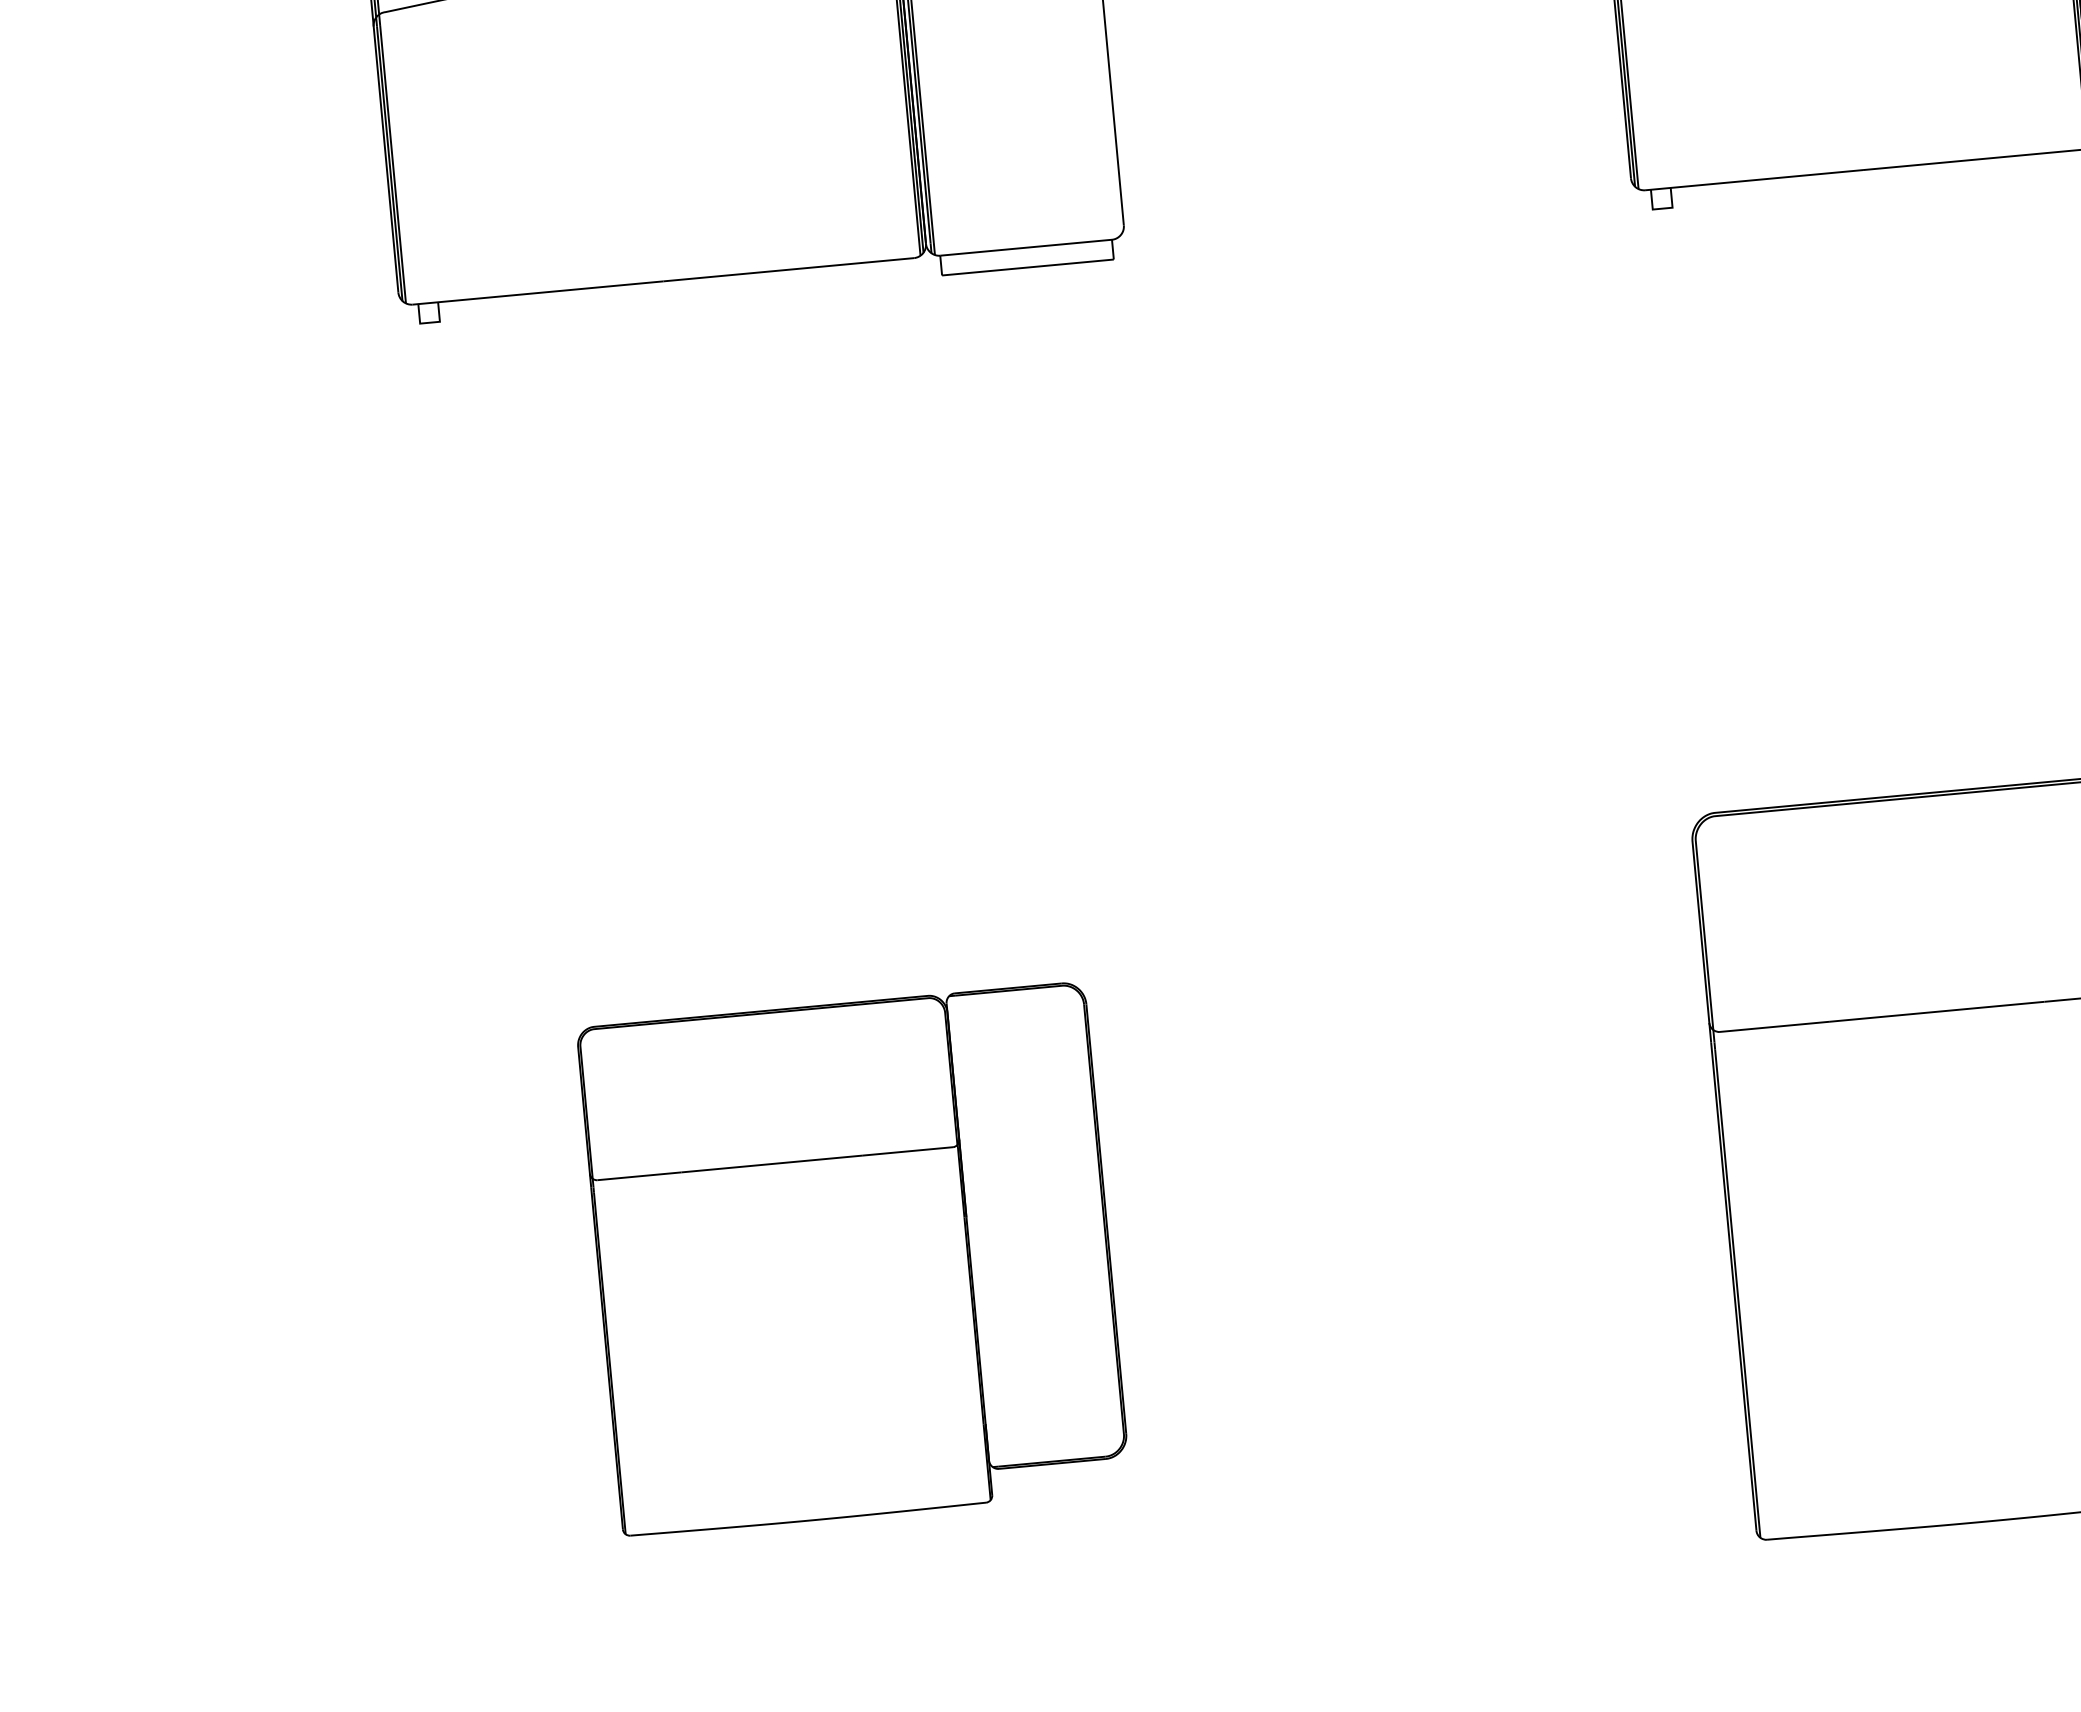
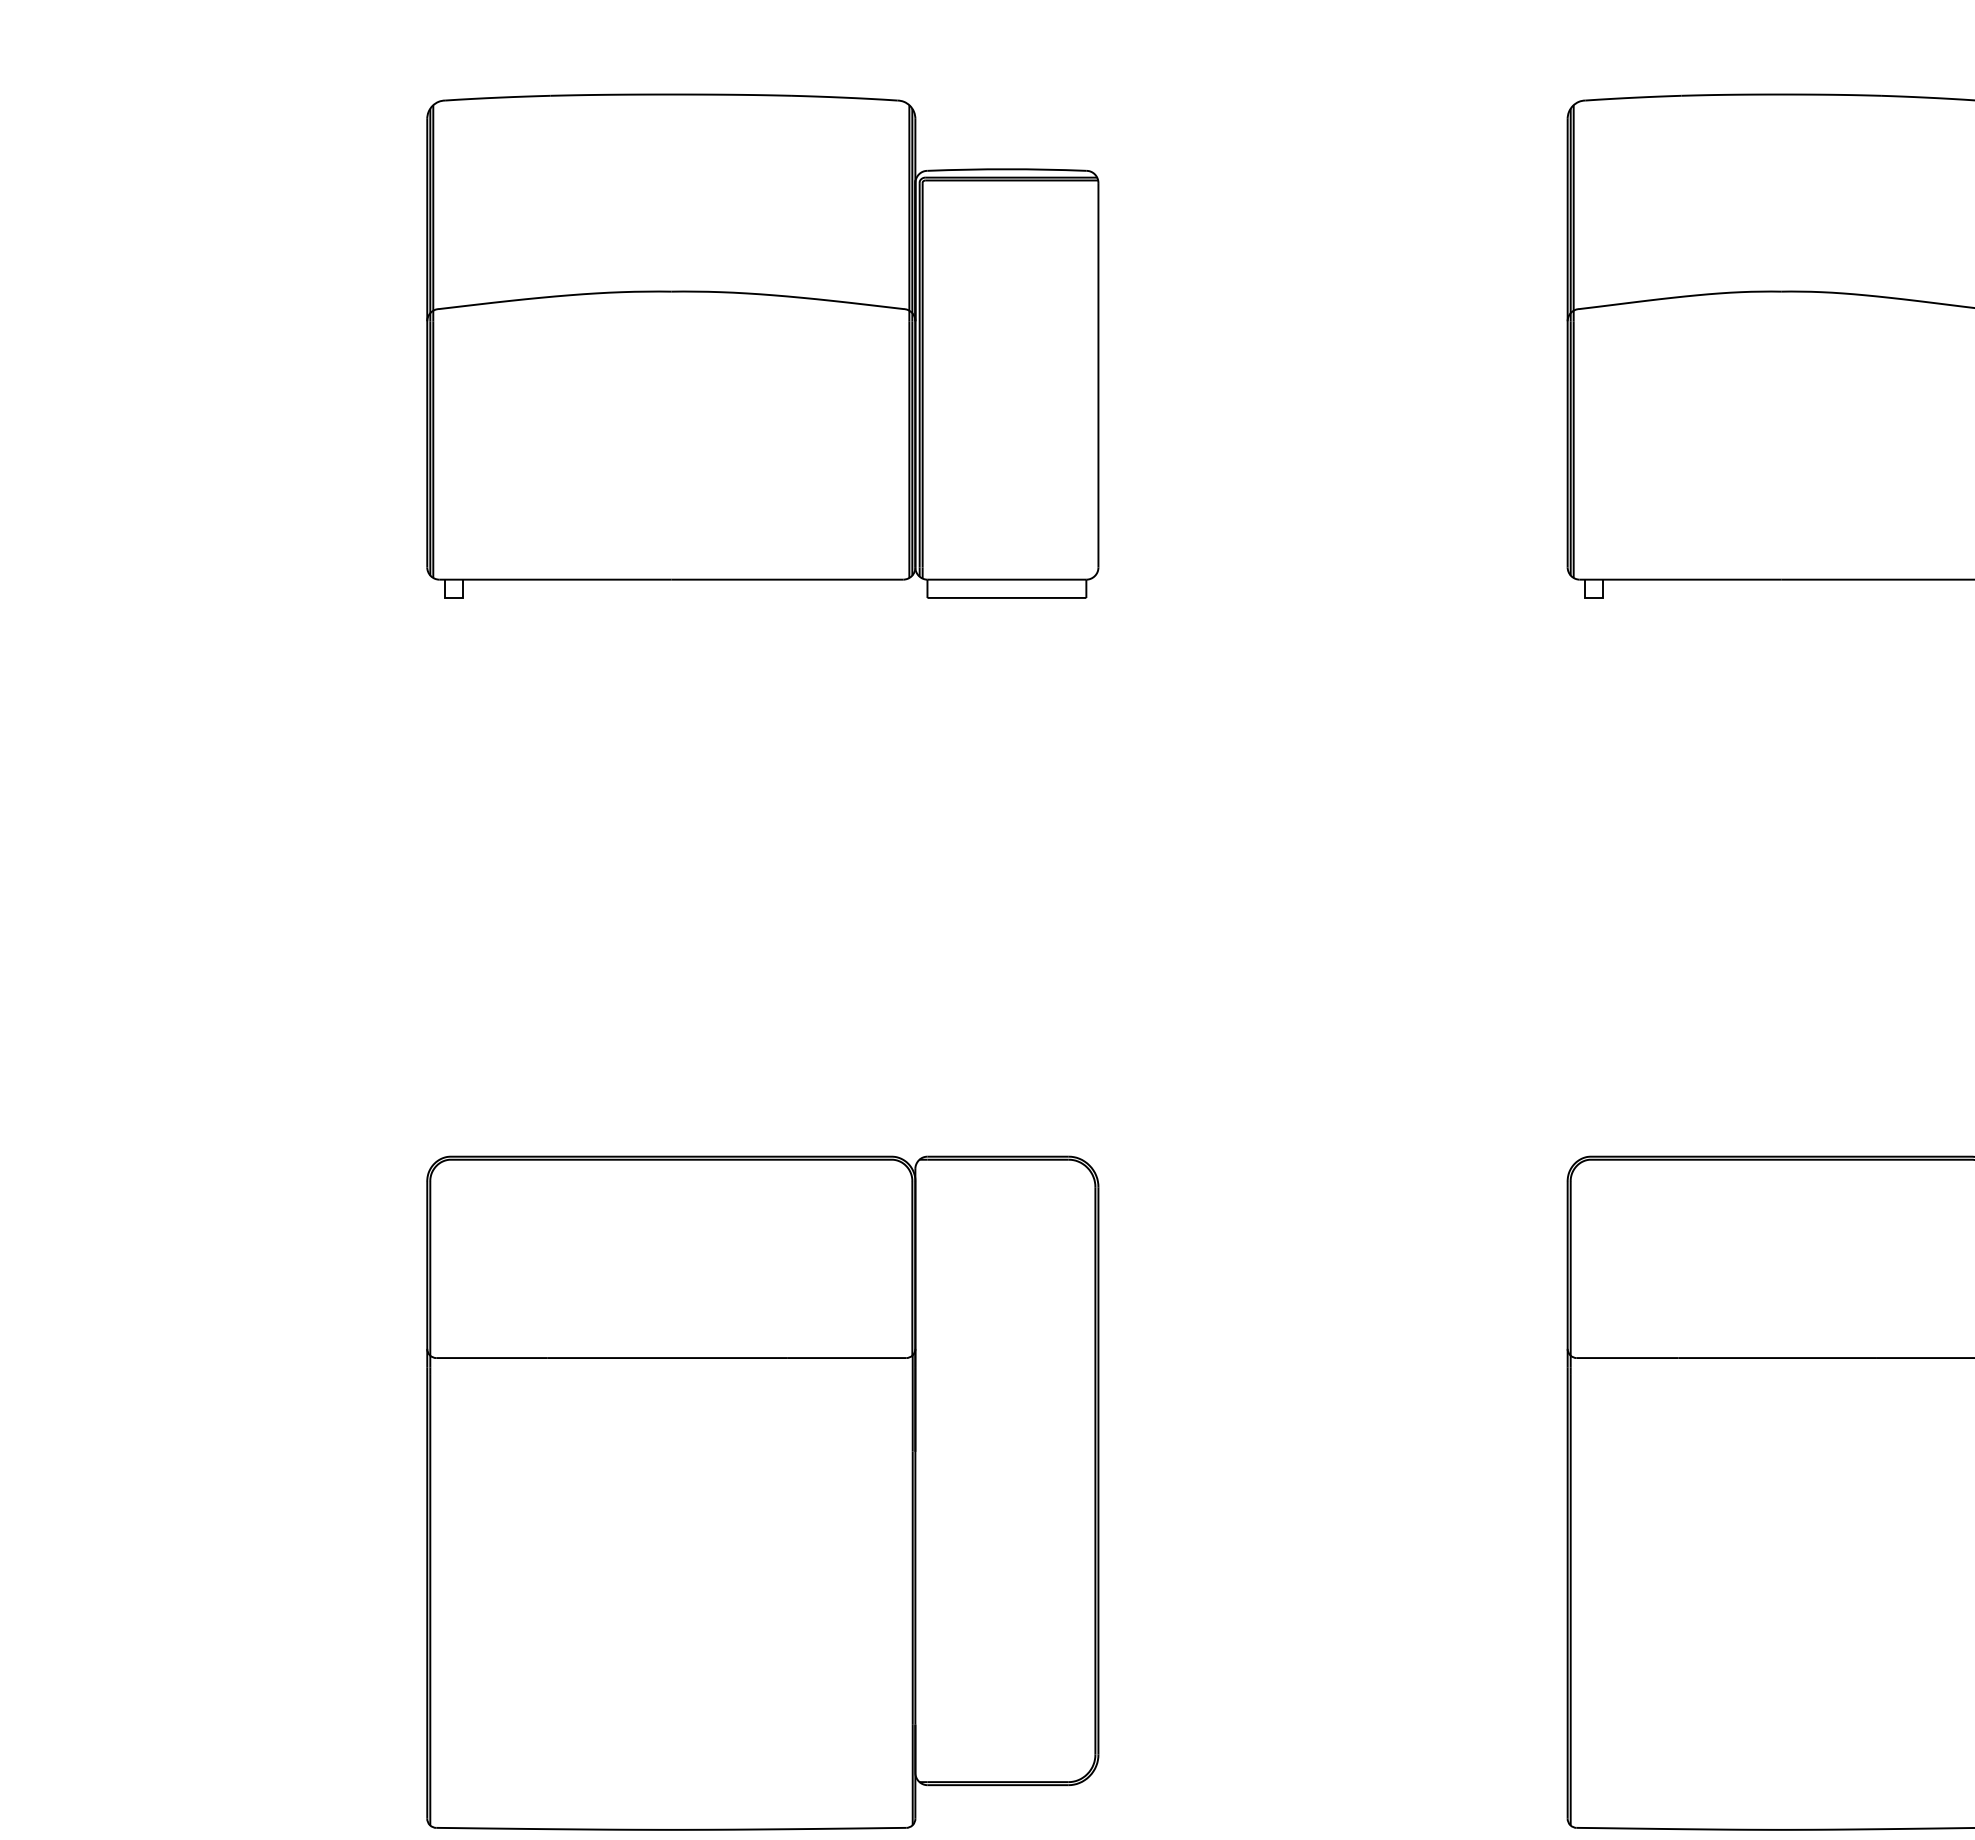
part: (853, 1258) -> (762, 1492), size x1.43

